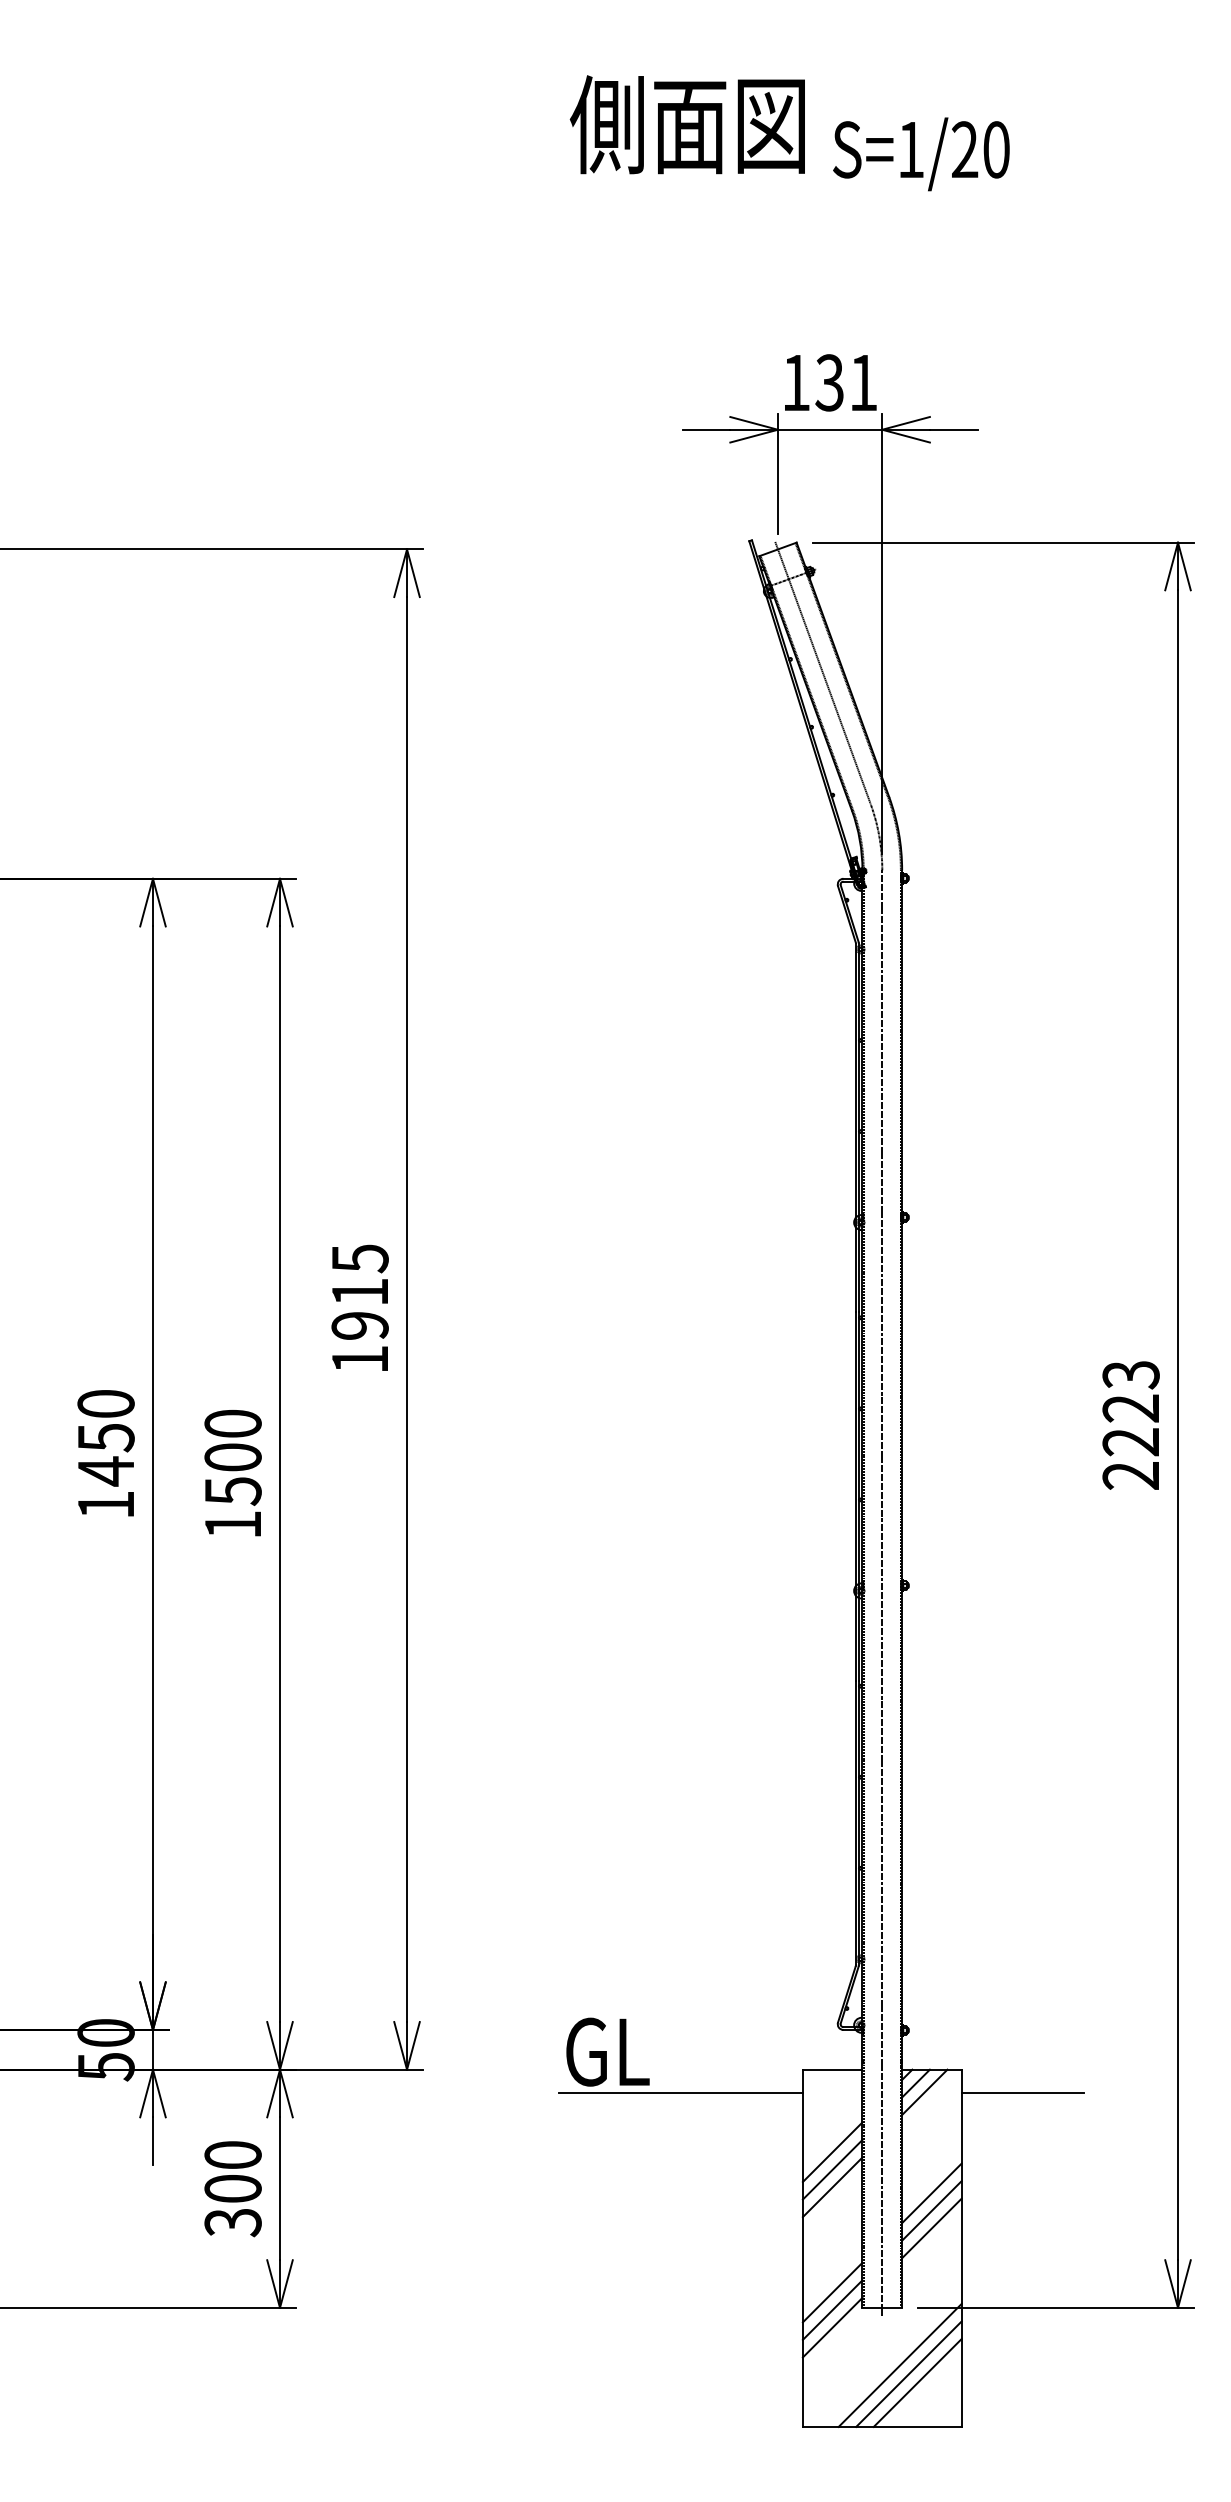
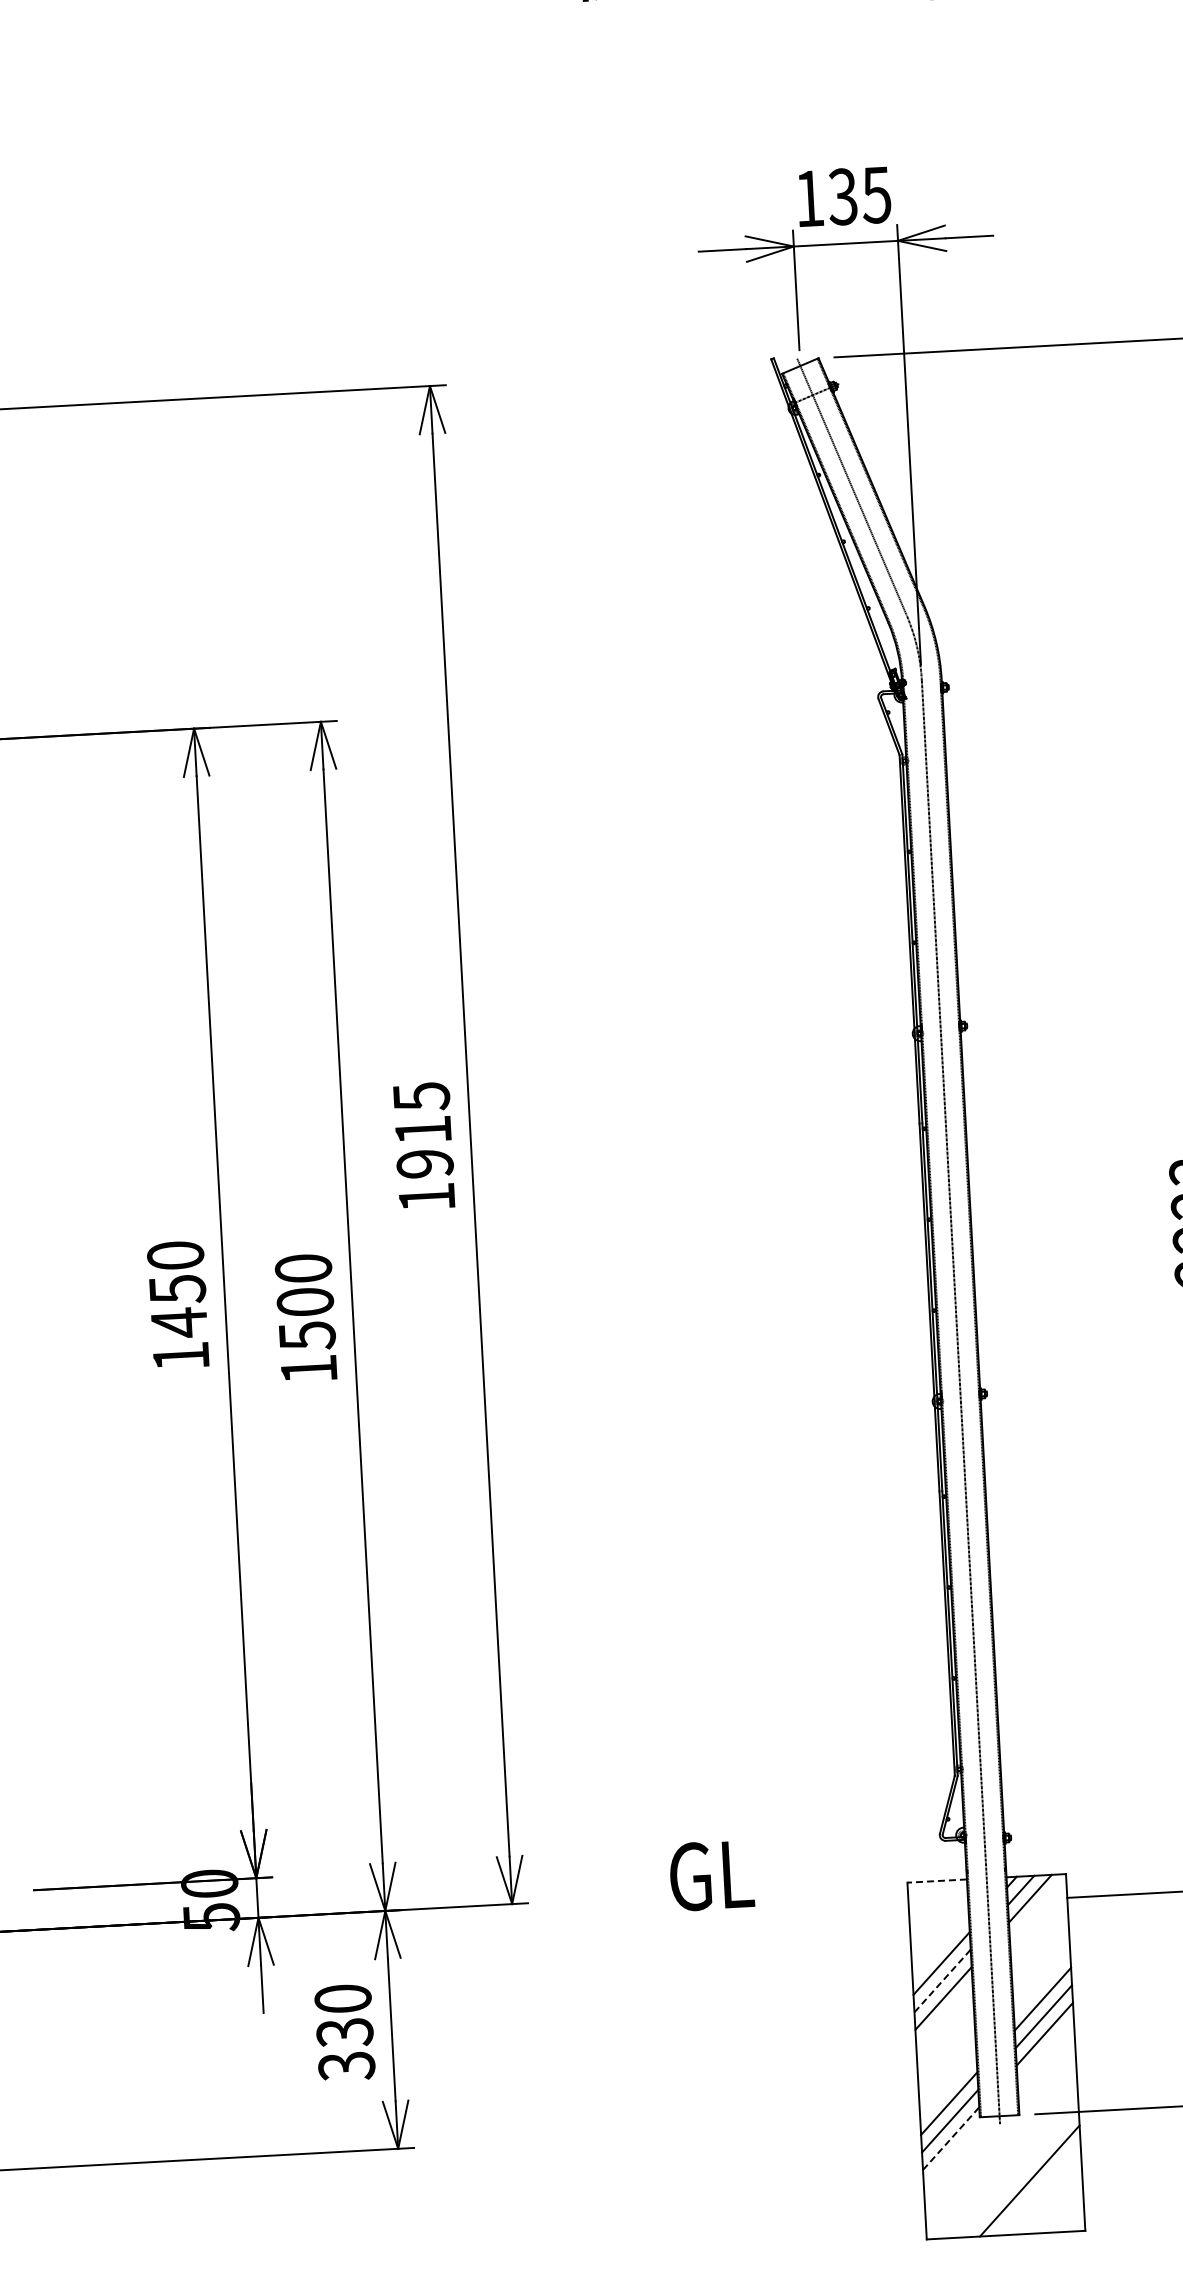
text: (862, 383) -> (875, 195), 131 -> 135
line: (832, 2069) -> (936, 1880), solid -> dashed
line: (680, 2093) -> (786, 1913), removed
line: (833, 2169) -> (943, 1980), solid -> dashed
text: (232, 2189) -> (344, 2033), 300 -> 330
line: (833, 2327) -> (951, 2138), solid -> dashed
line: (899, 2364) -> (1019, 2171), removed
line: (917, 2382) -> (1038, 2188), removed

